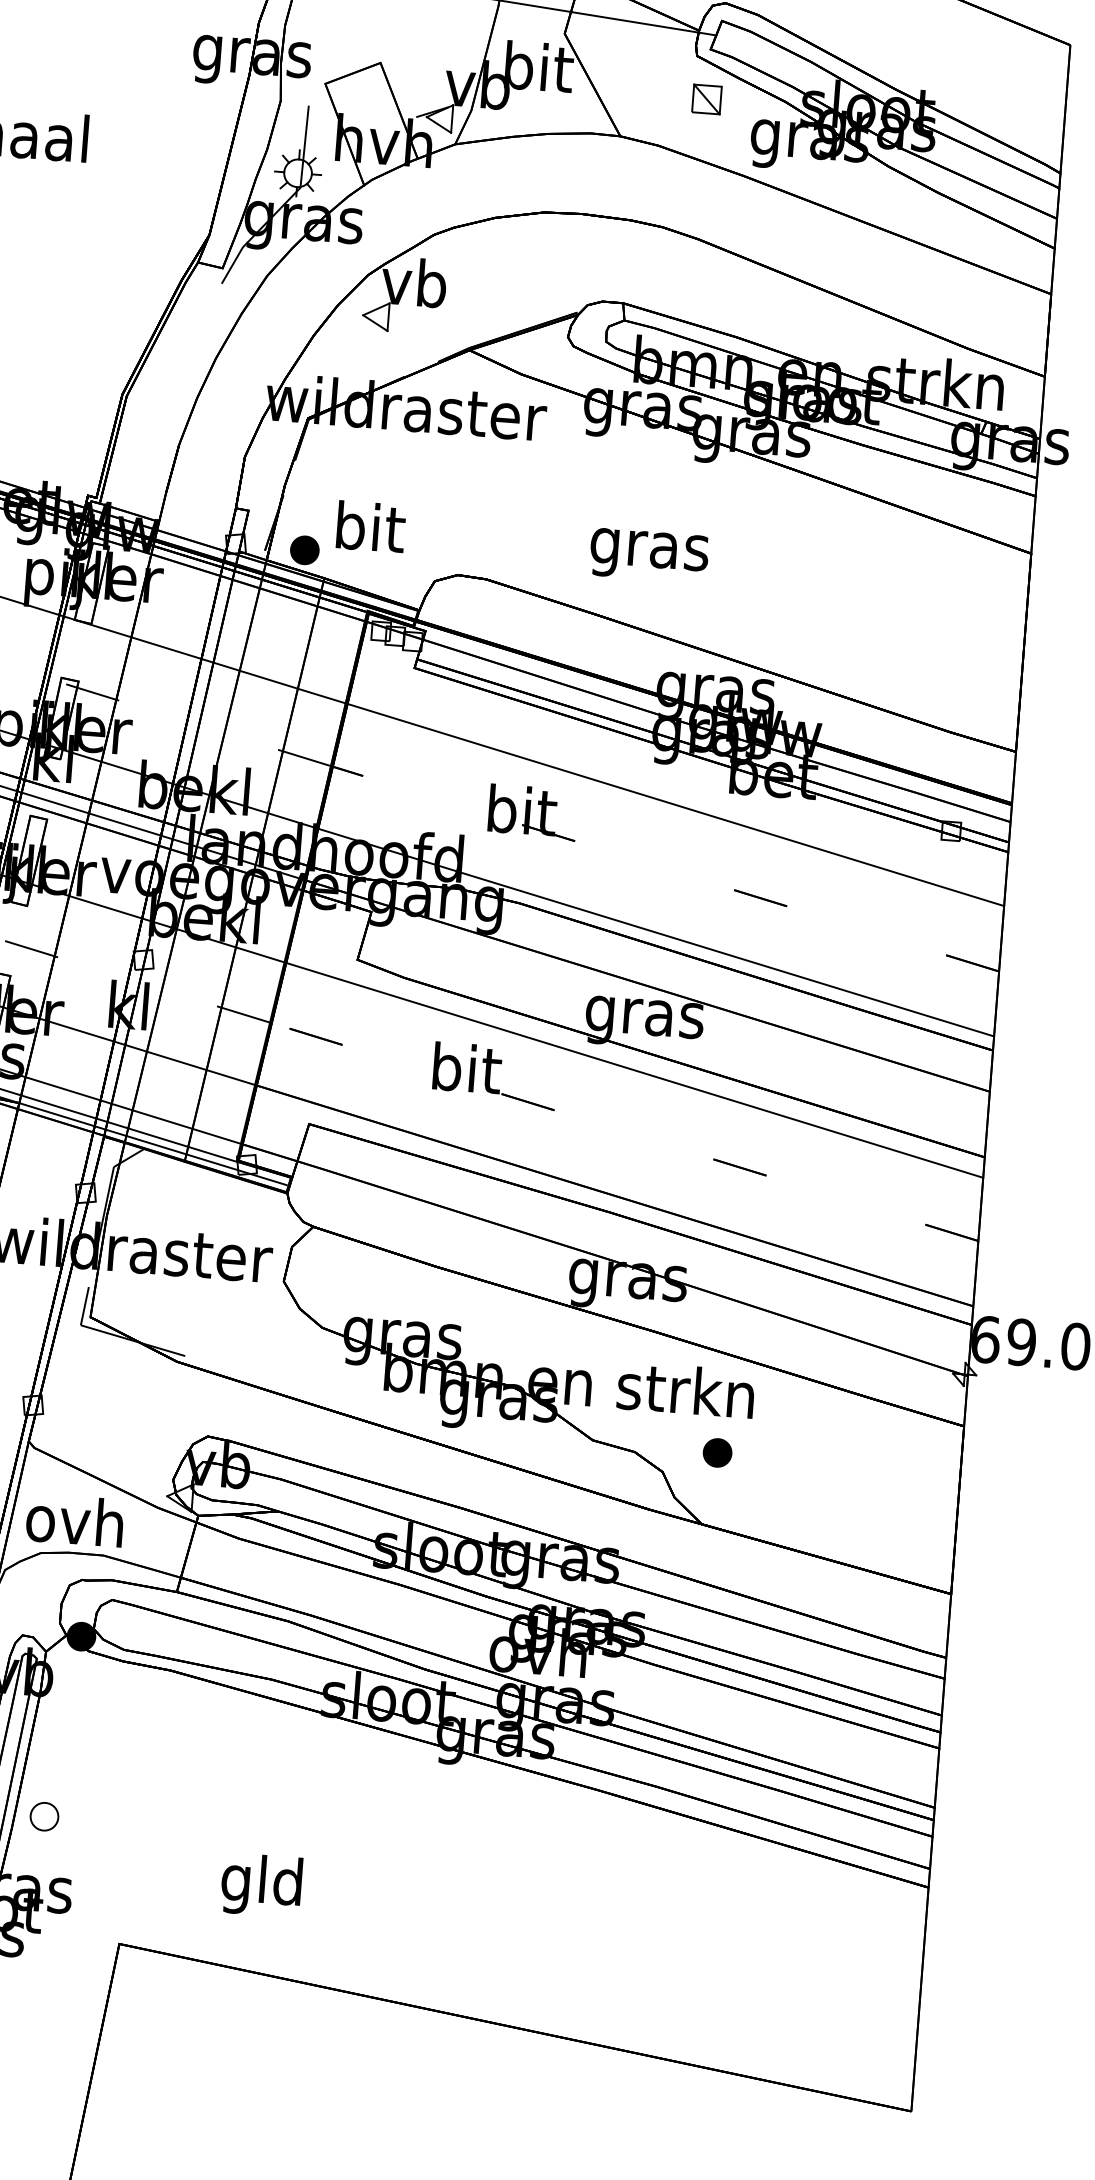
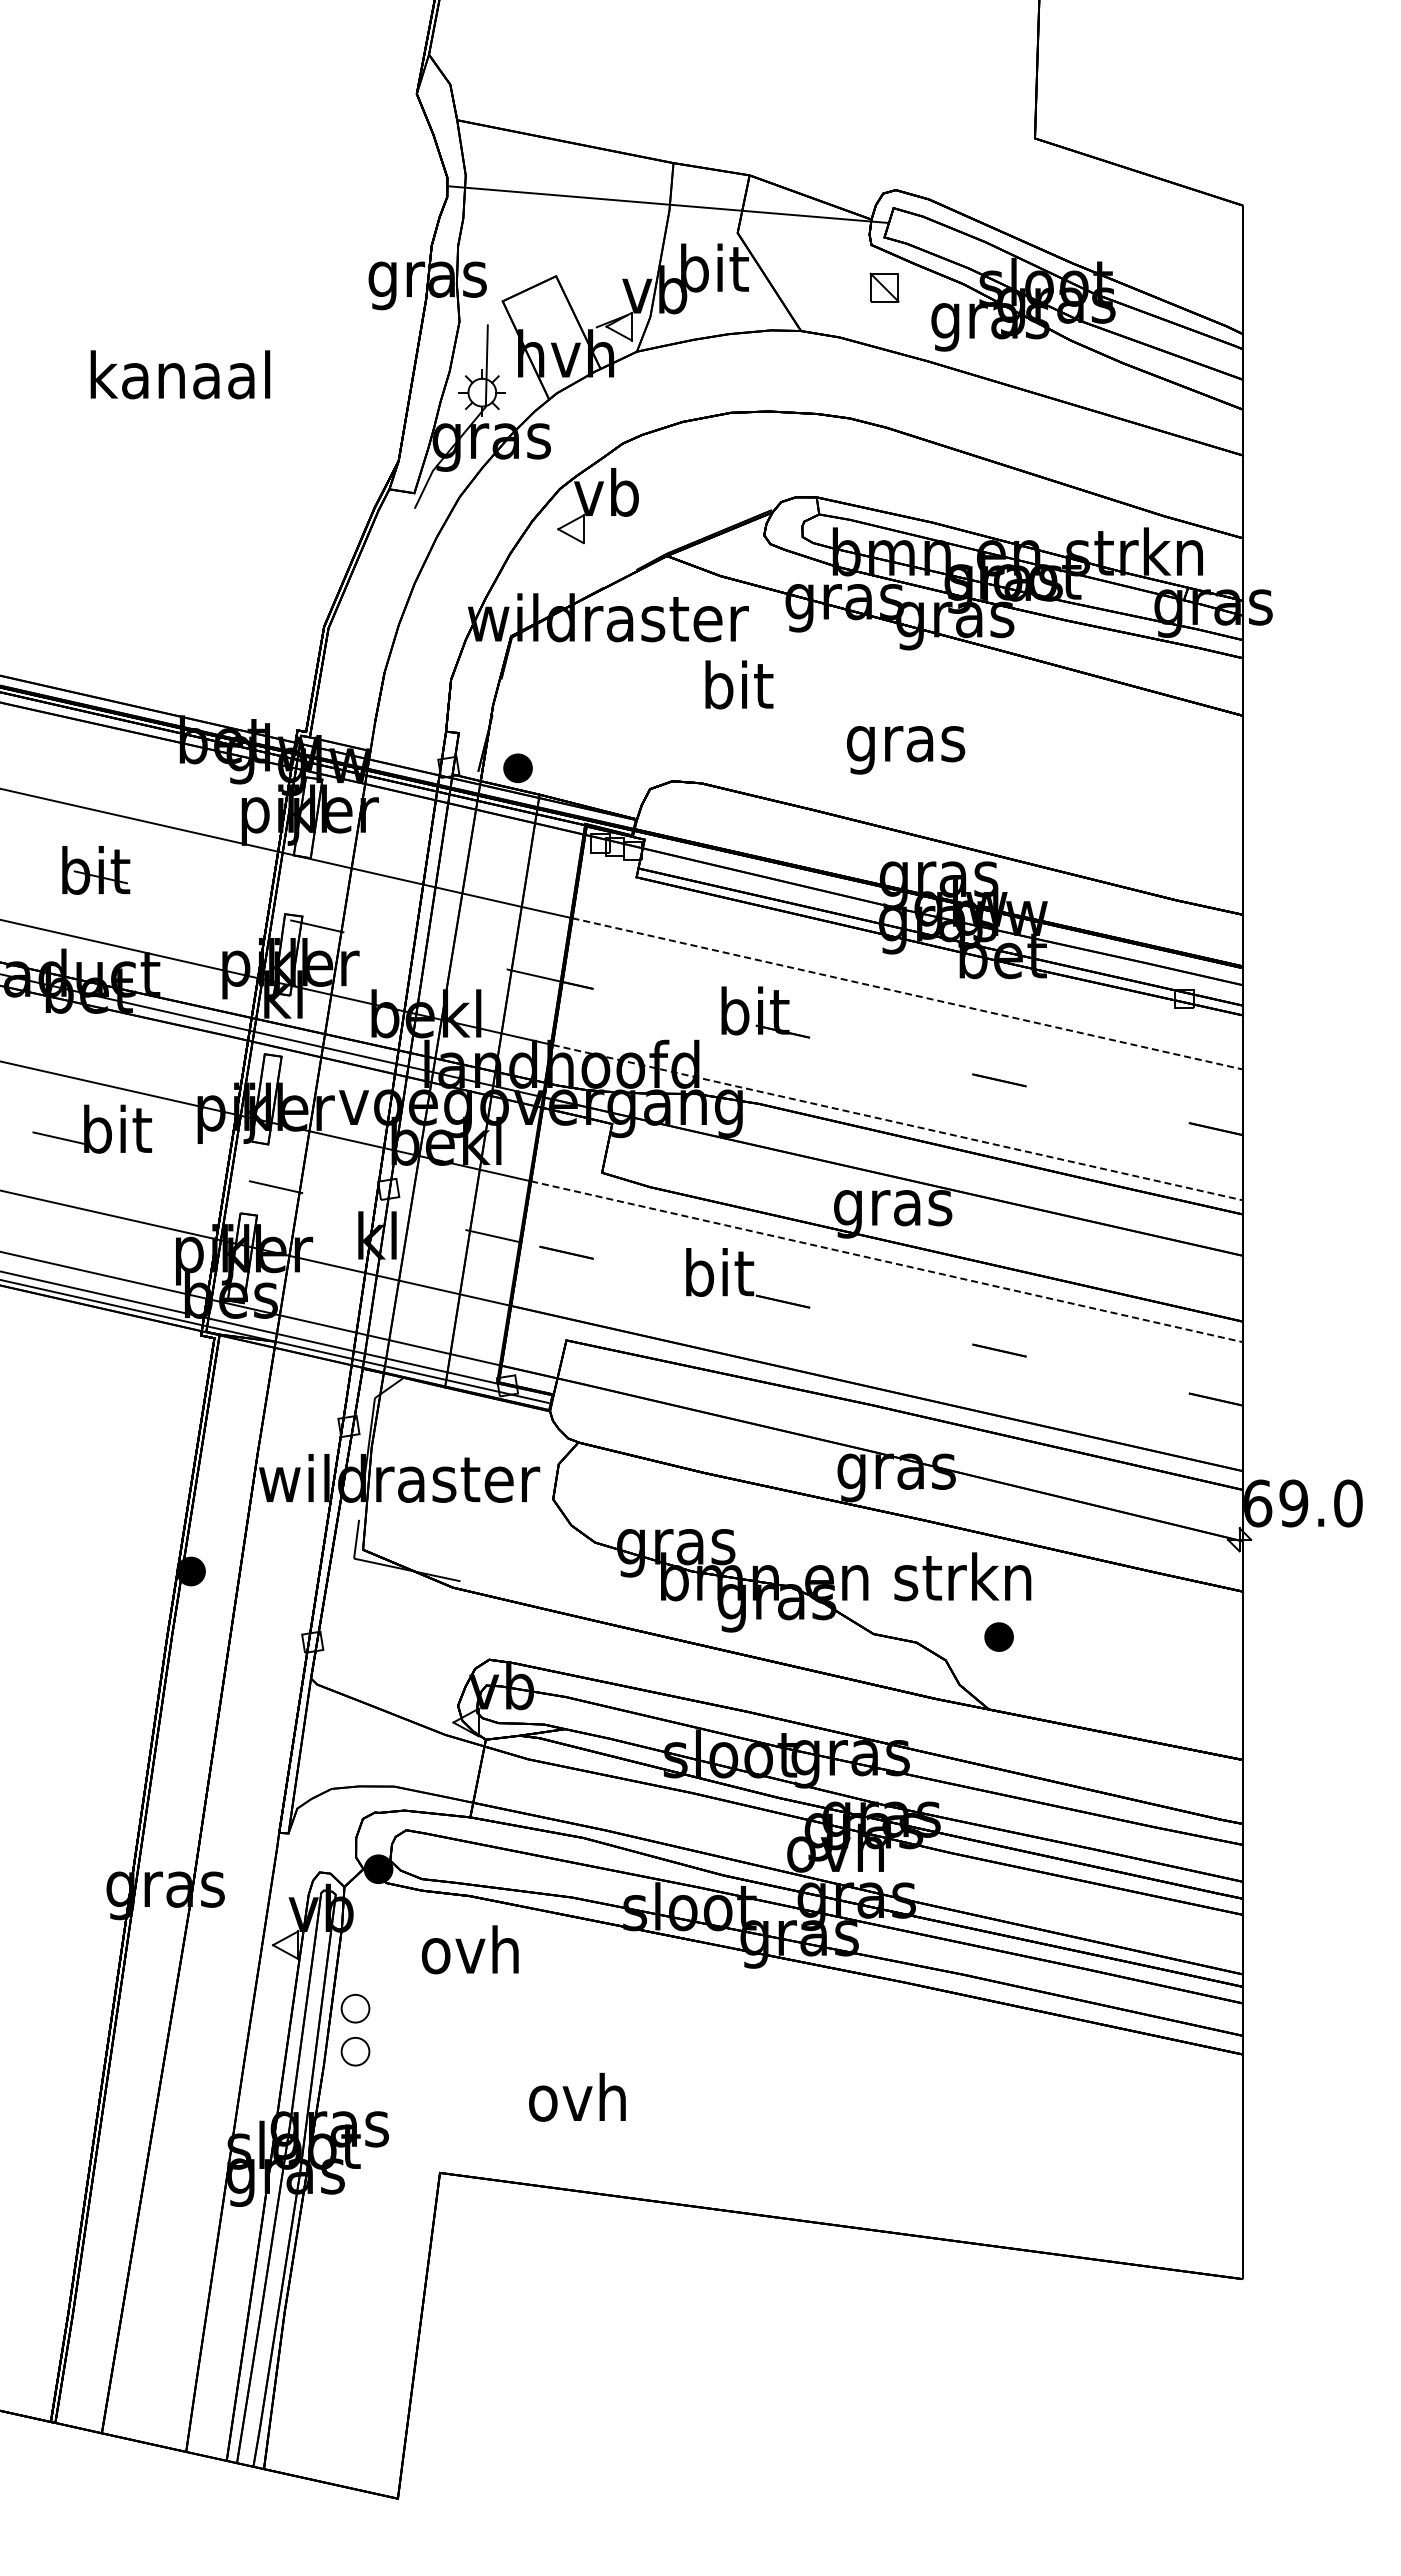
text: (371, 526) -> (739, 684), moved
text: (649, 556) -> (906, 750), moved
line: (675, 804) -> (907, 993), solid -> dashed
line: (655, 932) -> (897, 1122), solid -> dashed
line: (635, 1070) -> (887, 1261), solid -> dashed
text: (74, 1520) -> (469, 1949), moved
part: (47, 1773) -> (355, 2008), added
text: (261, 1885) -> (577, 2103), gld -> ovh

